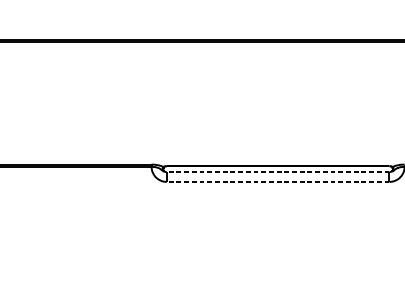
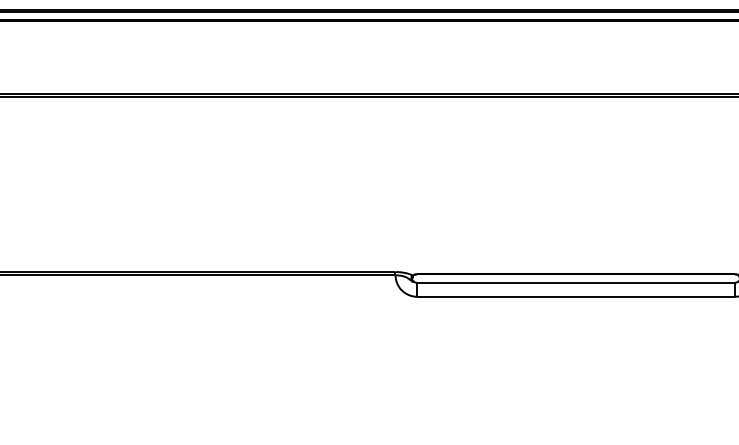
line: (278, 171) -> (576, 282), dashed -> solid
line: (278, 181) -> (576, 296), dashed -> solid

